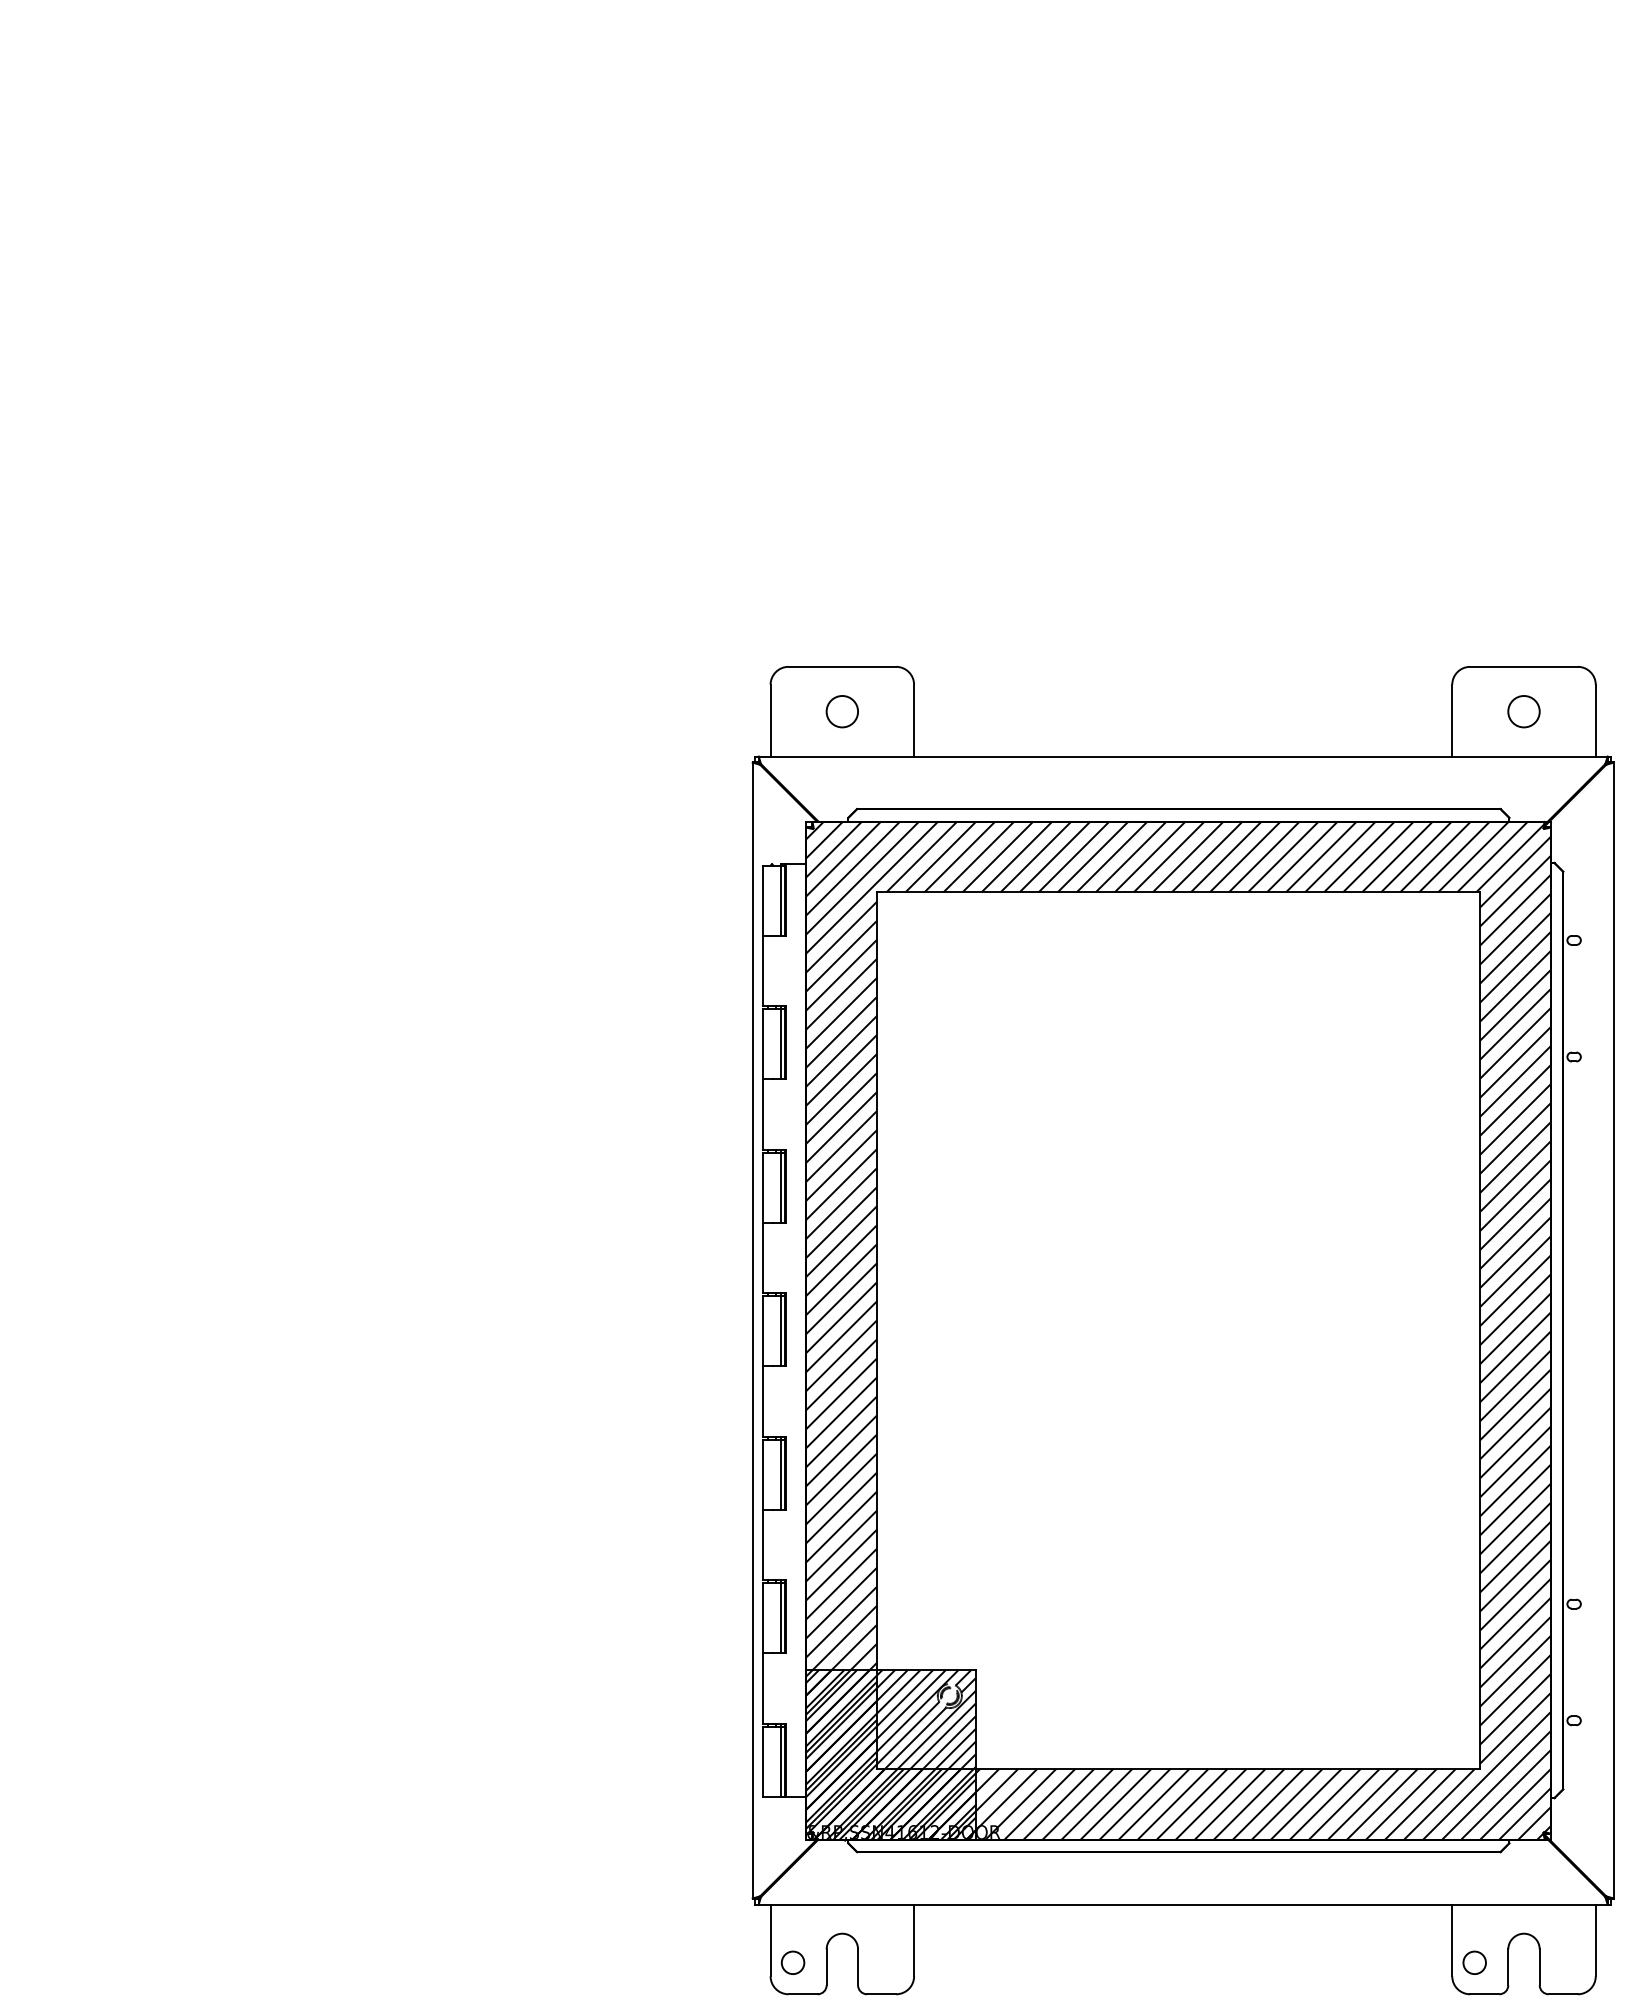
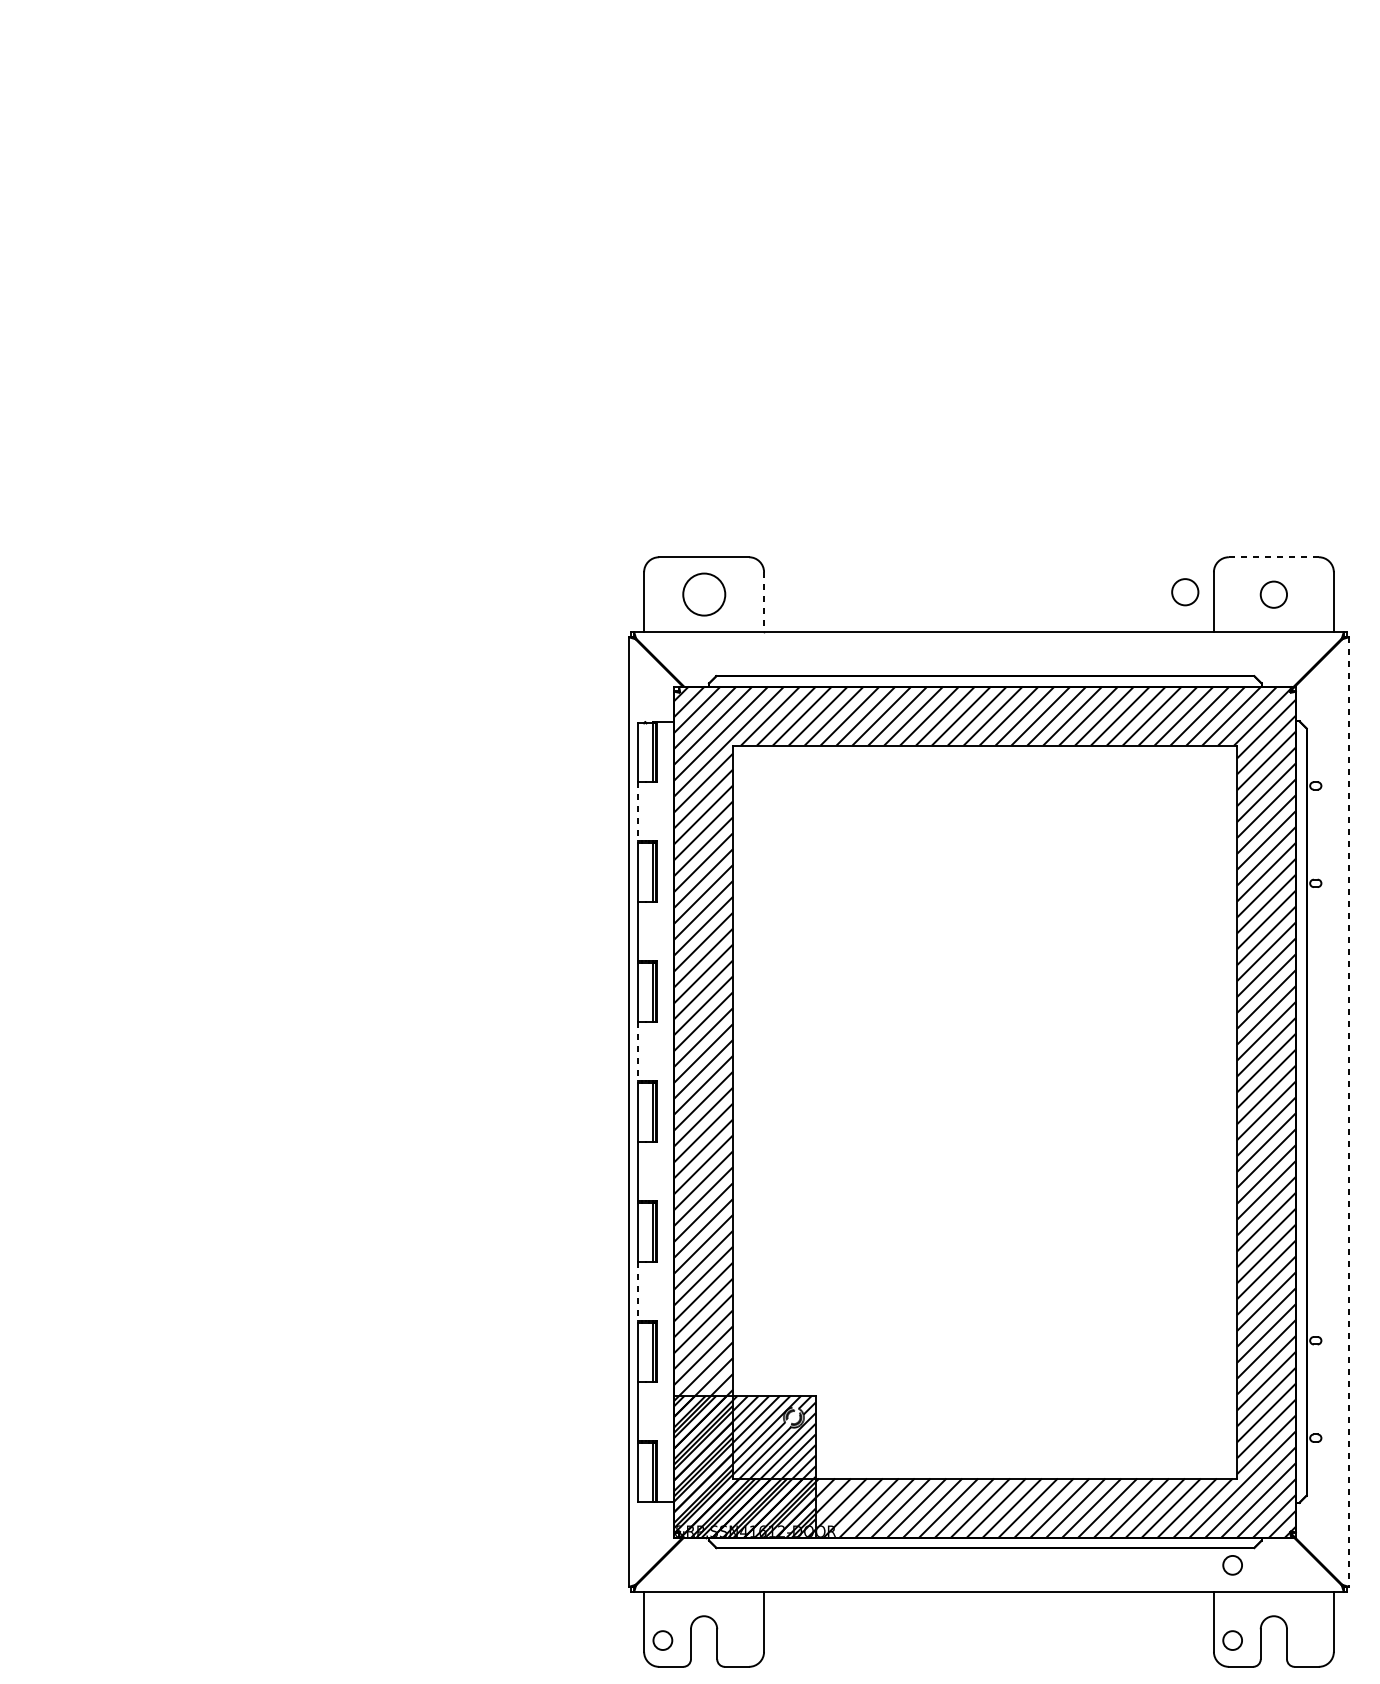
line: (1524, 666) -> (1274, 556), solid -> dashed
circle: (1417, 708) -> (1184, 592), added
circle: (841, 711) -> (703, 594), size x1.6
line: (914, 720) -> (764, 602), solid -> dashed
line: (763, 971) -> (638, 811), solid -> dashed
line: (763, 1258) -> (638, 1051), solid -> dashed
line: (1613, 1330) -> (1348, 1111), solid -> dashed
line: (763, 1545) -> (638, 1291), solid -> dashed
circle: (1474, 1872) -> (1232, 1565), added

